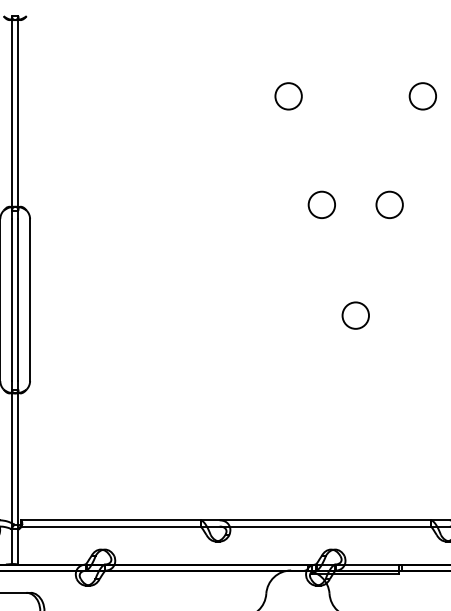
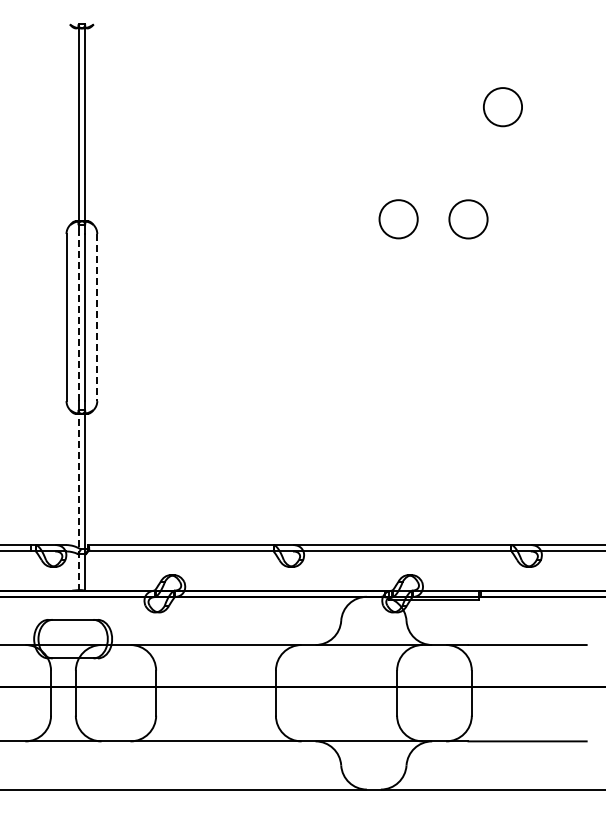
circle: (287, 95) -> (363, 106), removed
circle: (422, 95) -> (502, 106), size x1.4
circle: (321, 204) -> (398, 218), size x1.4
circle: (389, 204) -> (468, 218), size x1.4
line: (11, 300) -> (78, 317), solid -> dashed
line: (30, 300) -> (97, 317), solid -> dashed
circle: (355, 315) -> (433, 333), removed
line: (11, 476) -> (78, 499), solid -> dashed

